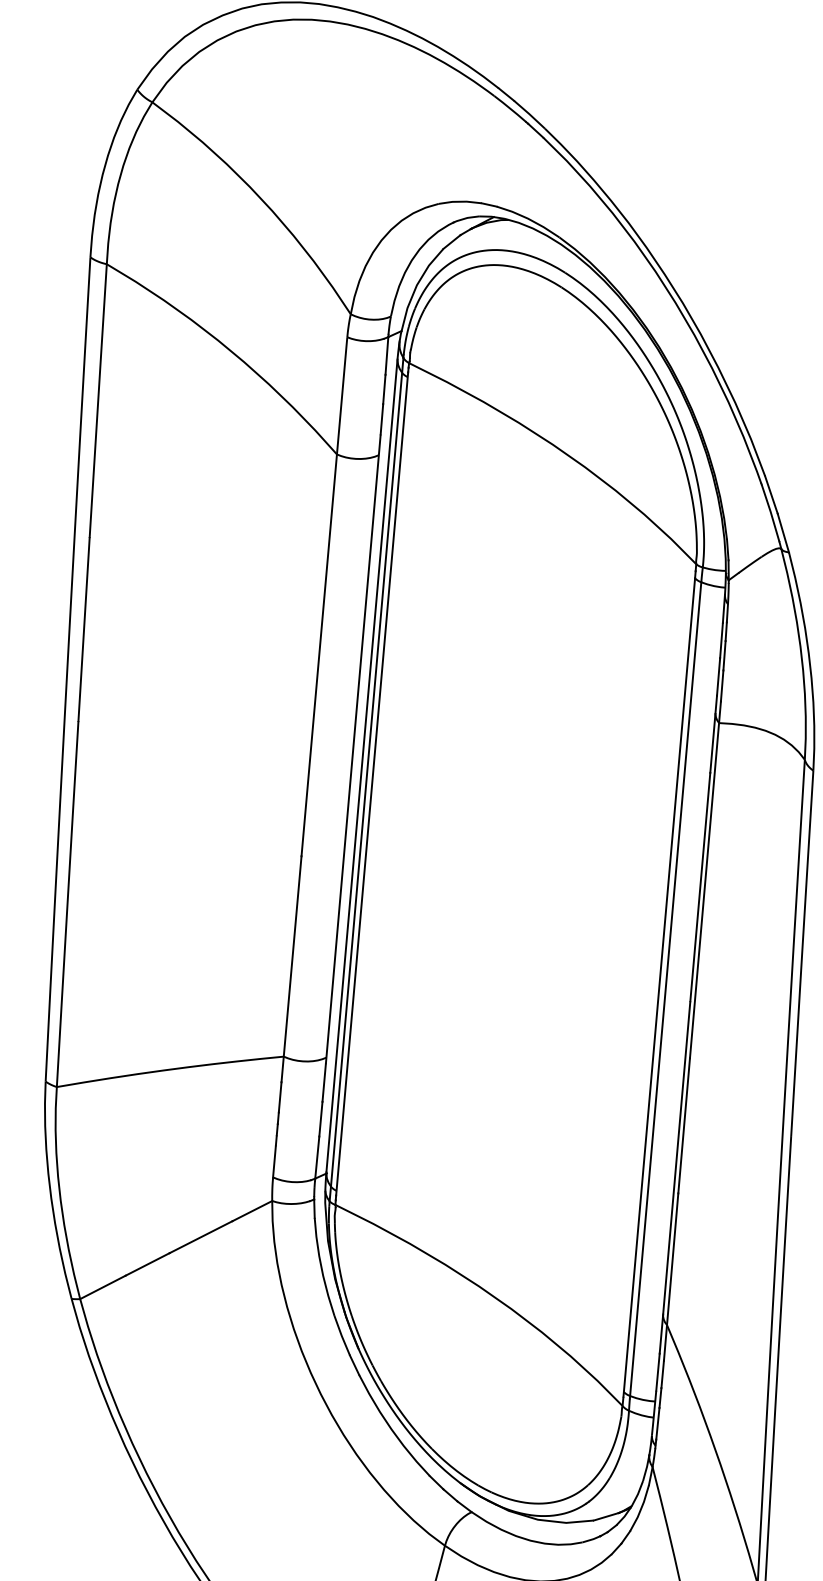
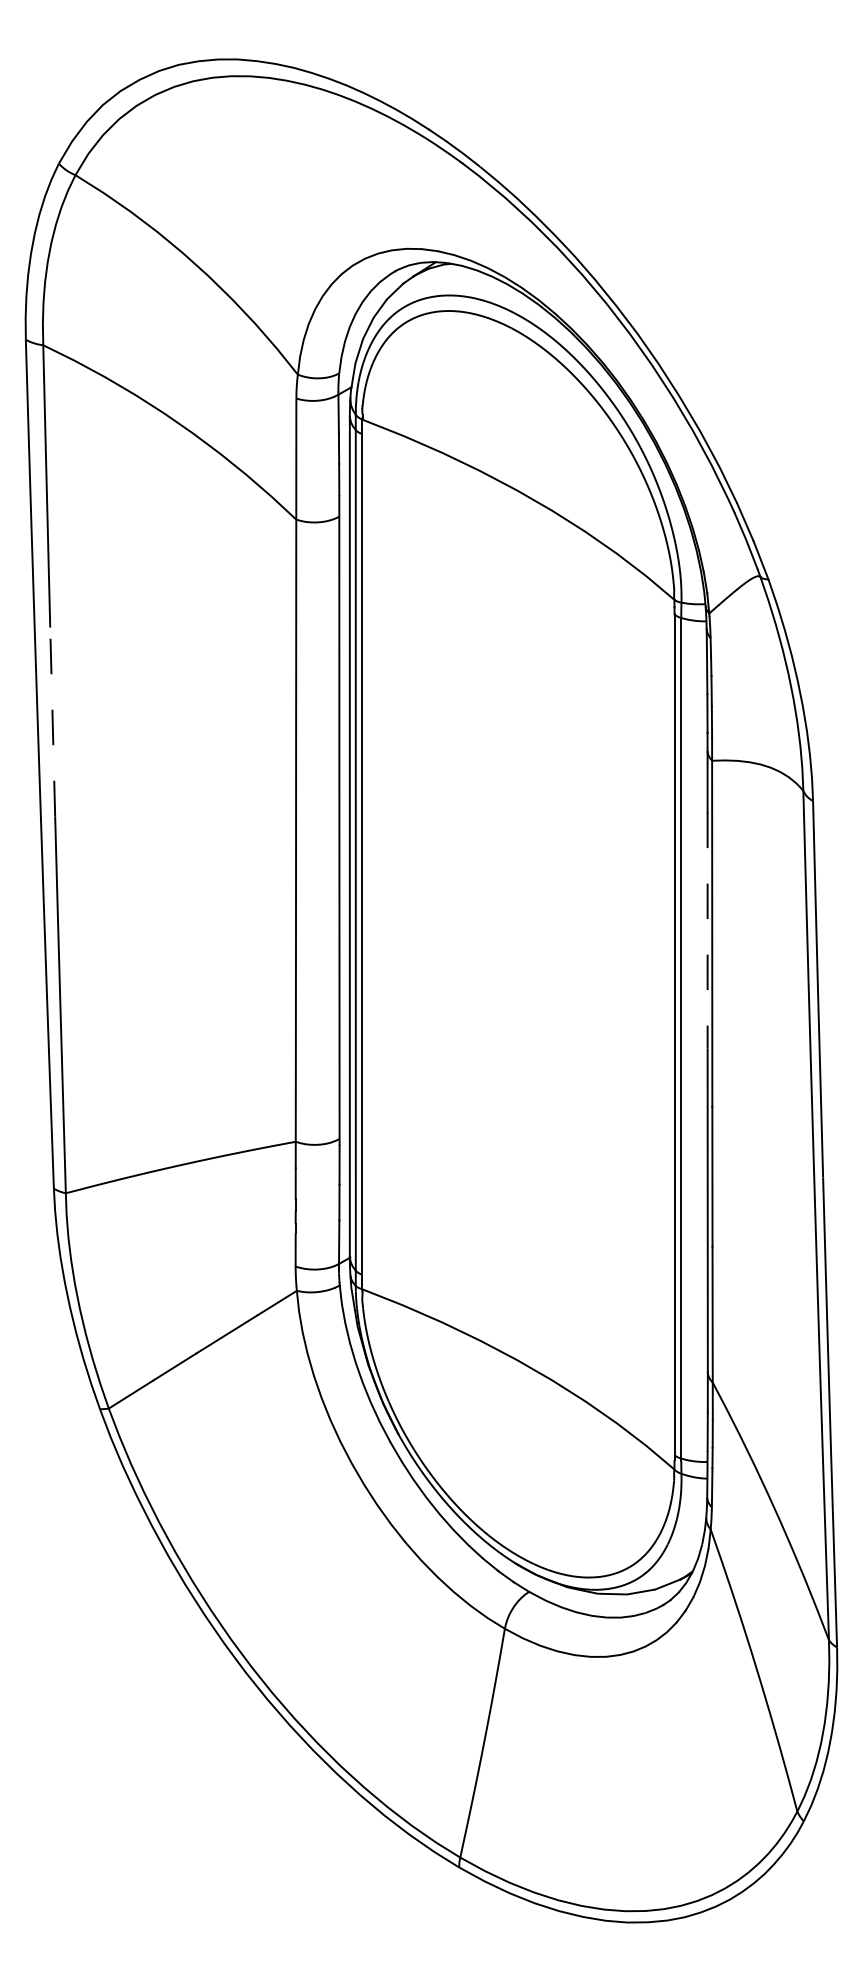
line: (83, 629) -> (52, 721), solid -> dashed
line: (700, 887) -> (707, 930), solid -> dashed

